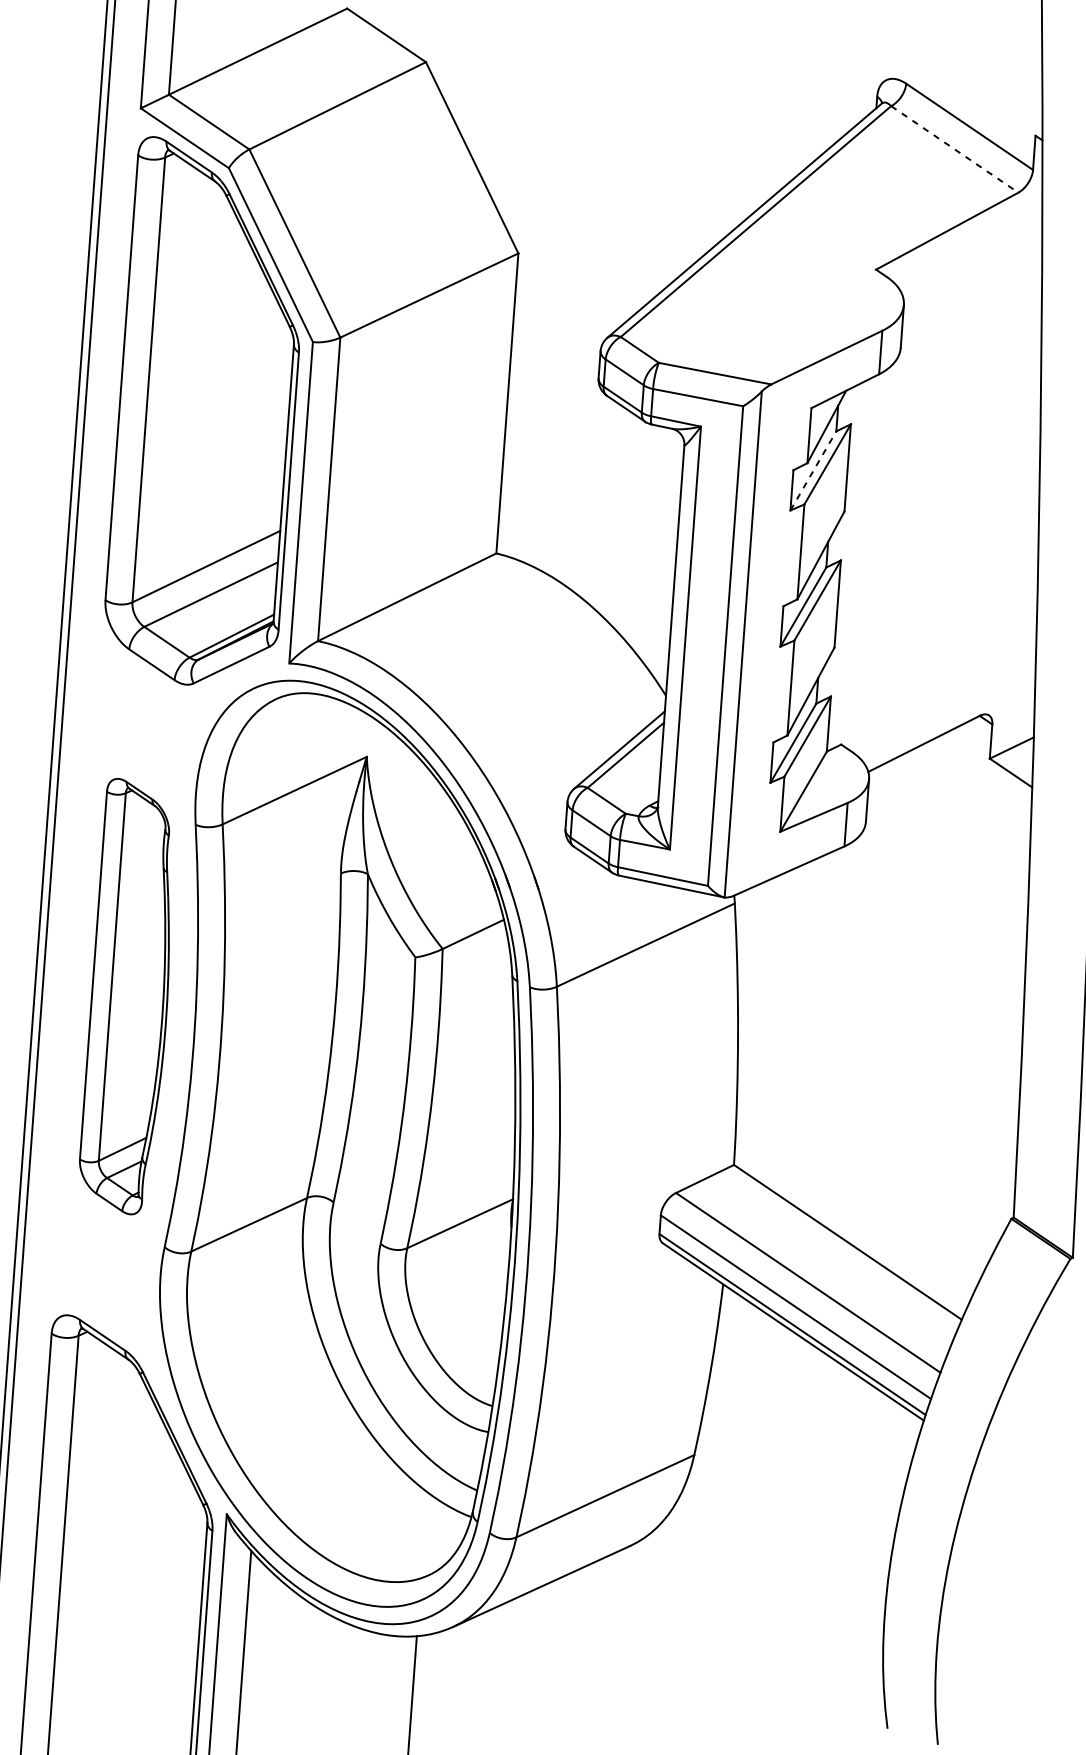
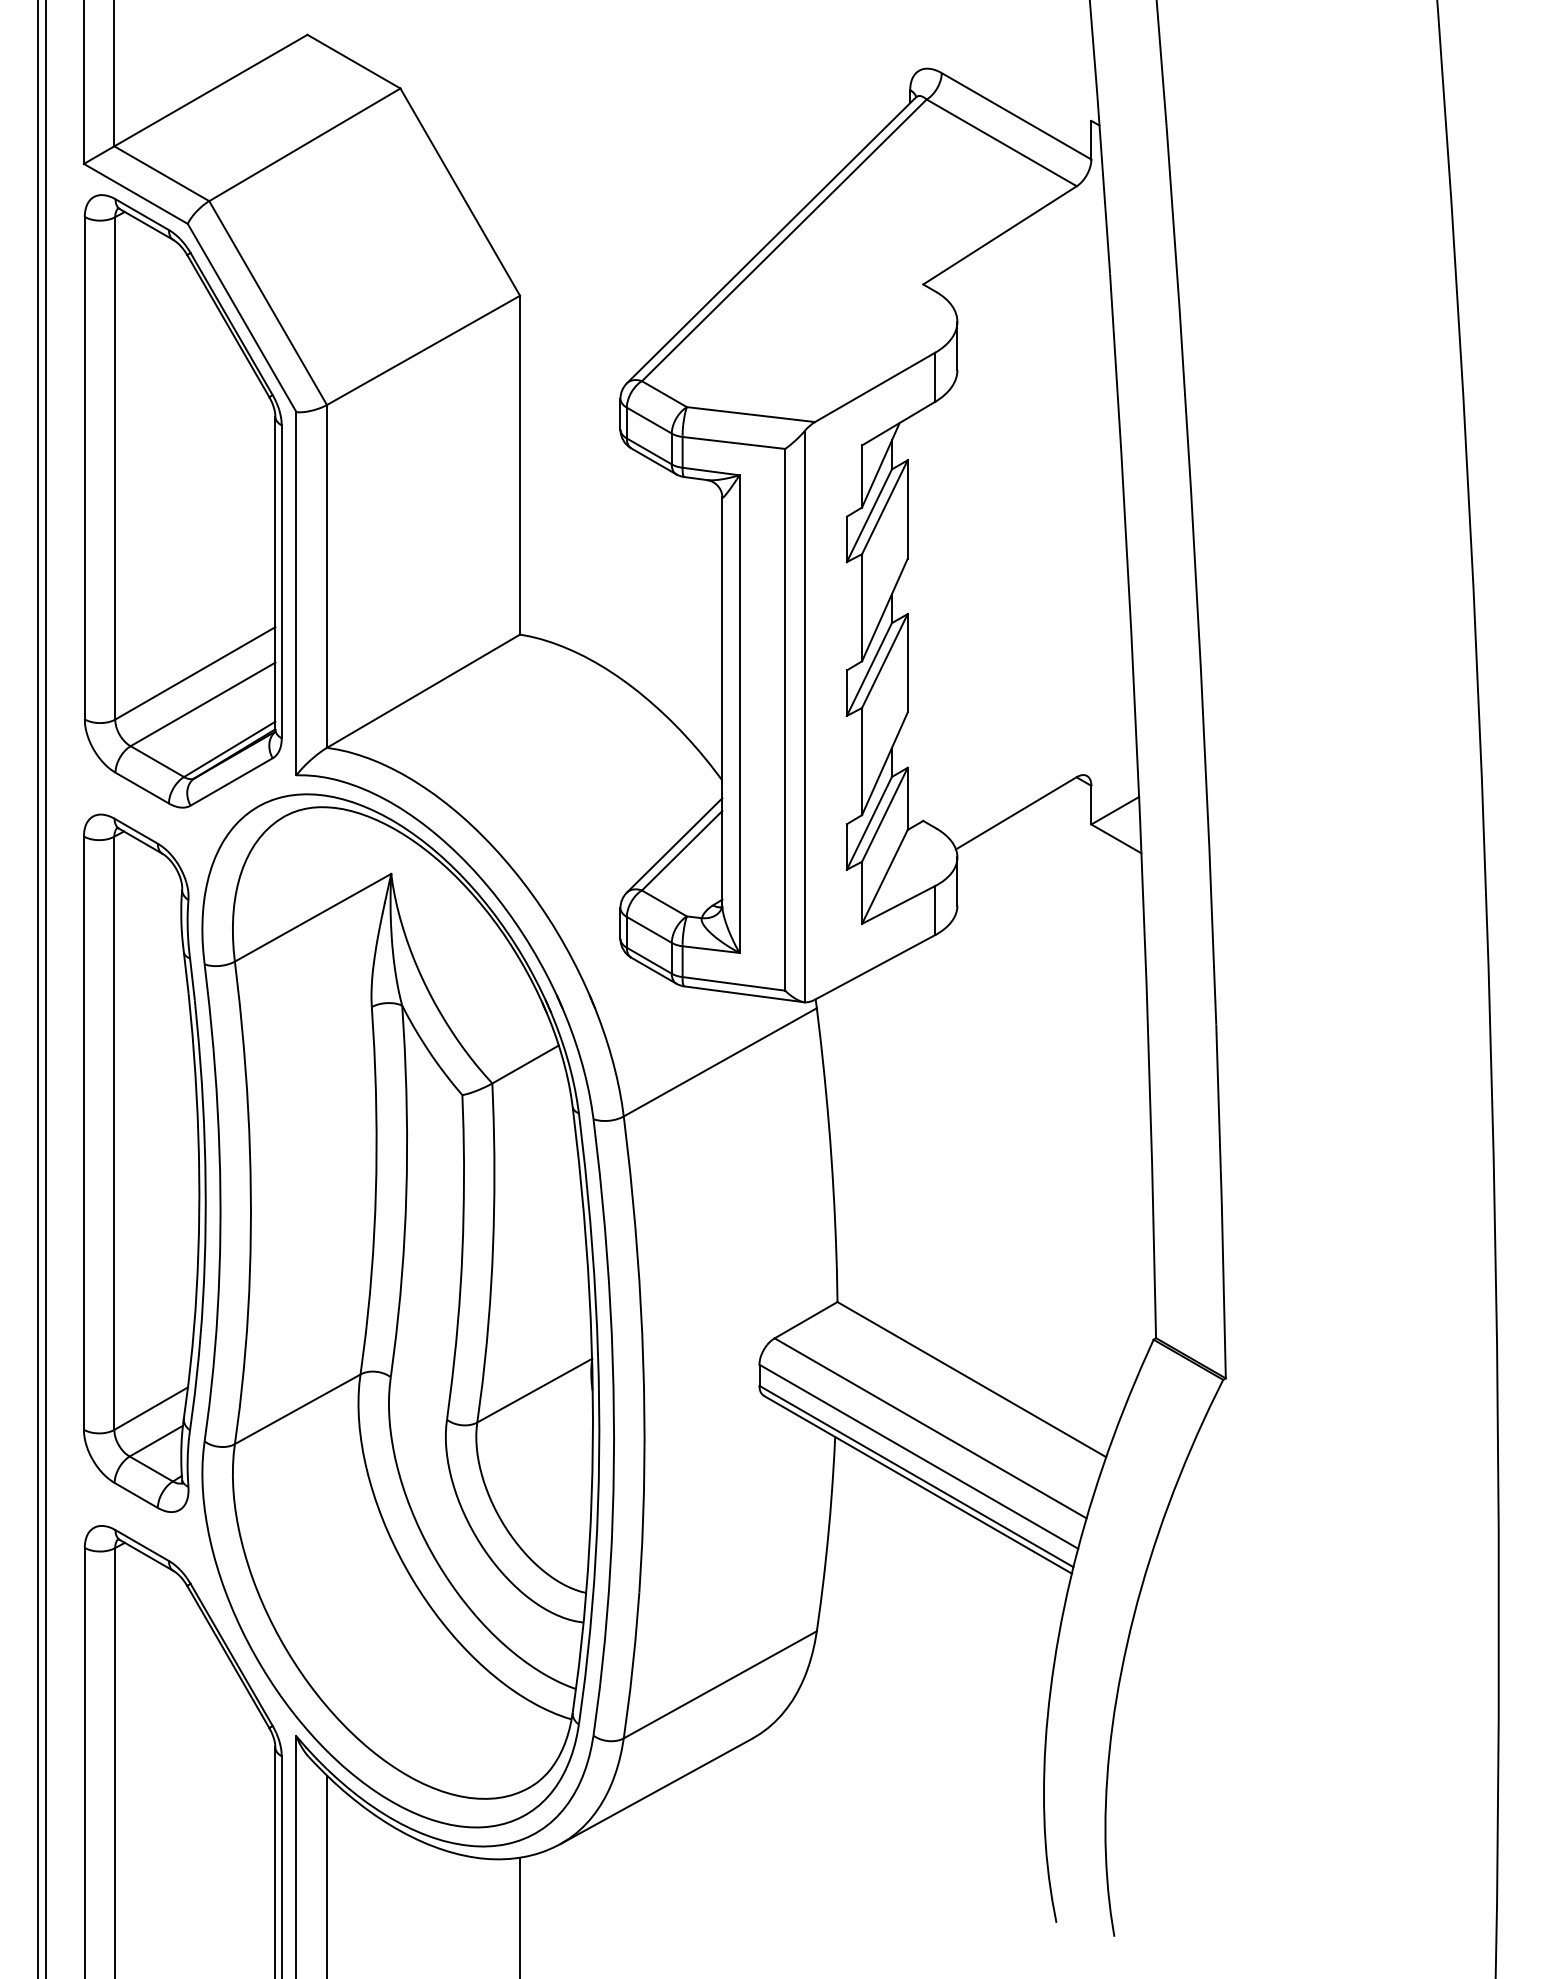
line: (954, 149) -> (1001, 142), dashed -> solid
line: (813, 470) -> (869, 515), dashed -> solid
part: (129, 996) -> (144, 1162), size x1.43

